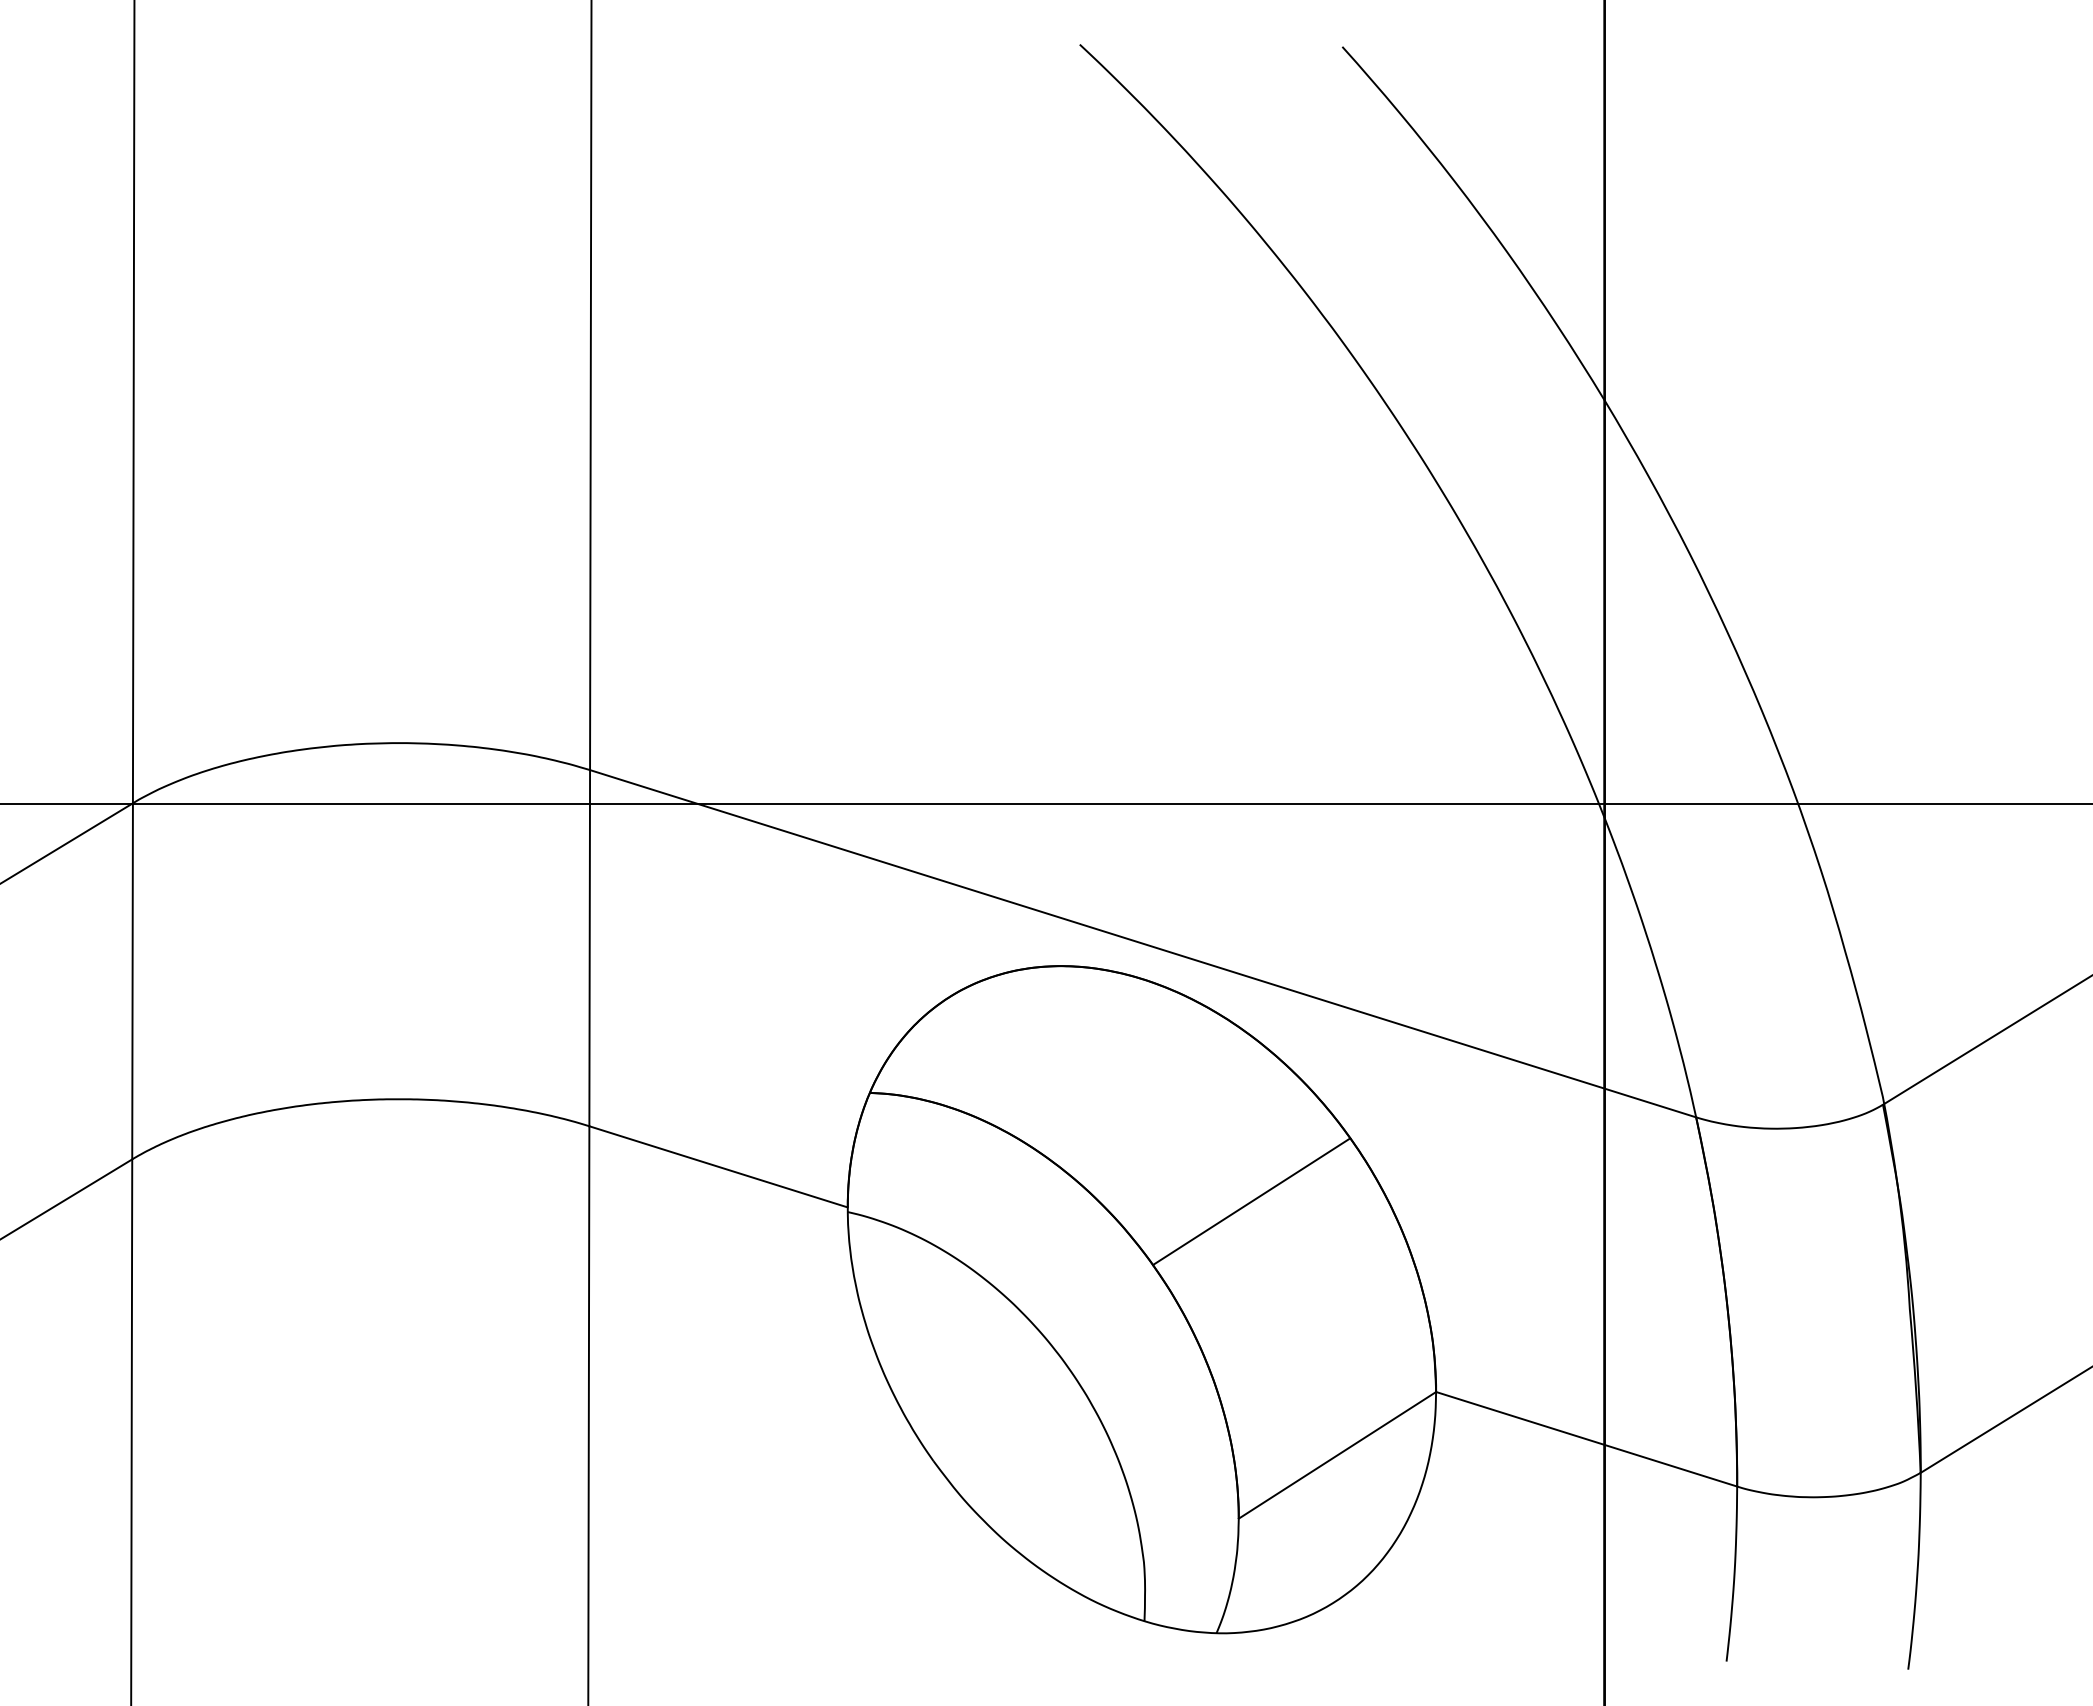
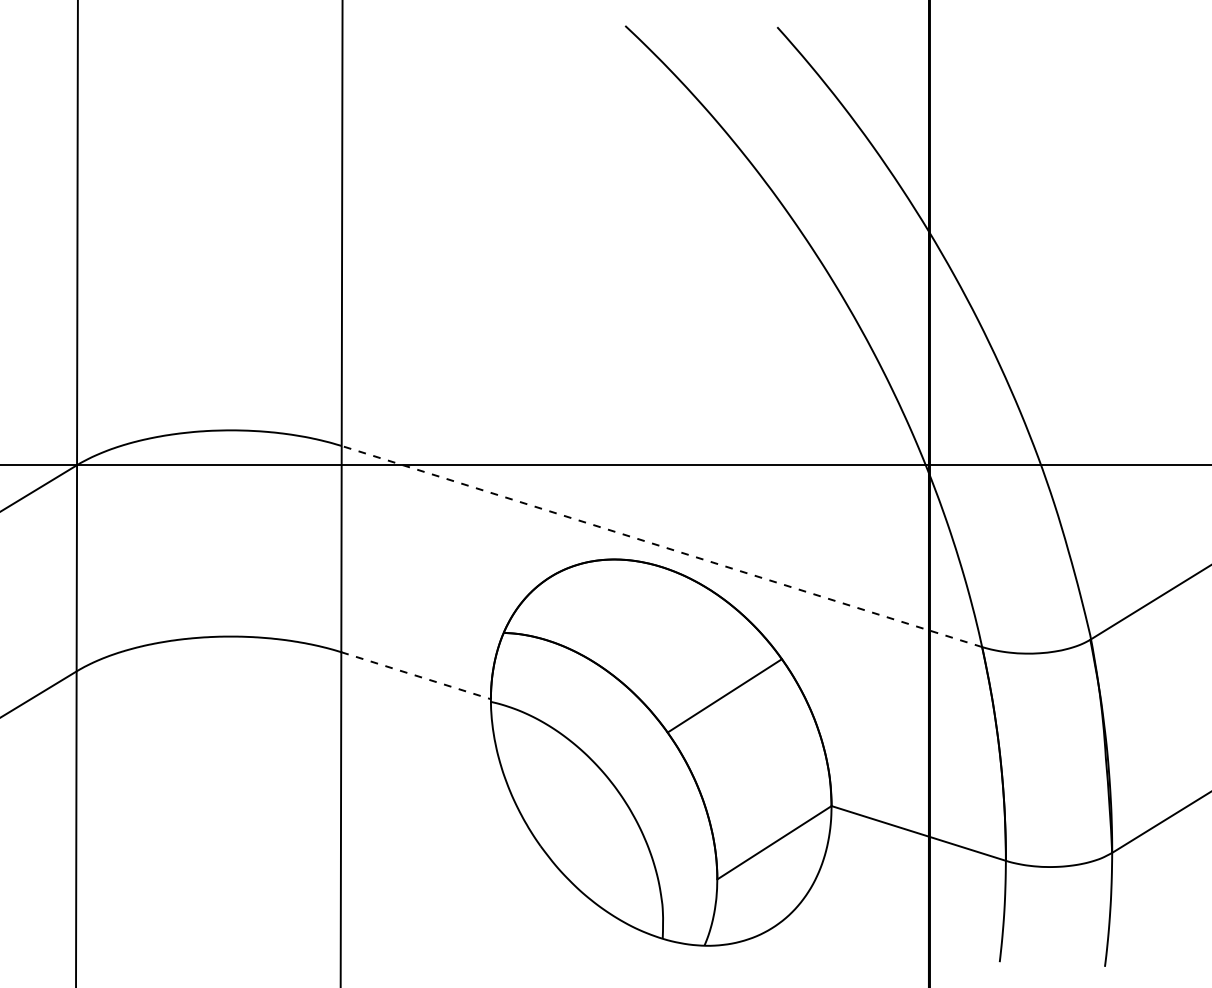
line: (1142, 943) -> (661, 546), solid -> dashed
line: (719, 1166) -> (416, 675), solid -> dashed

